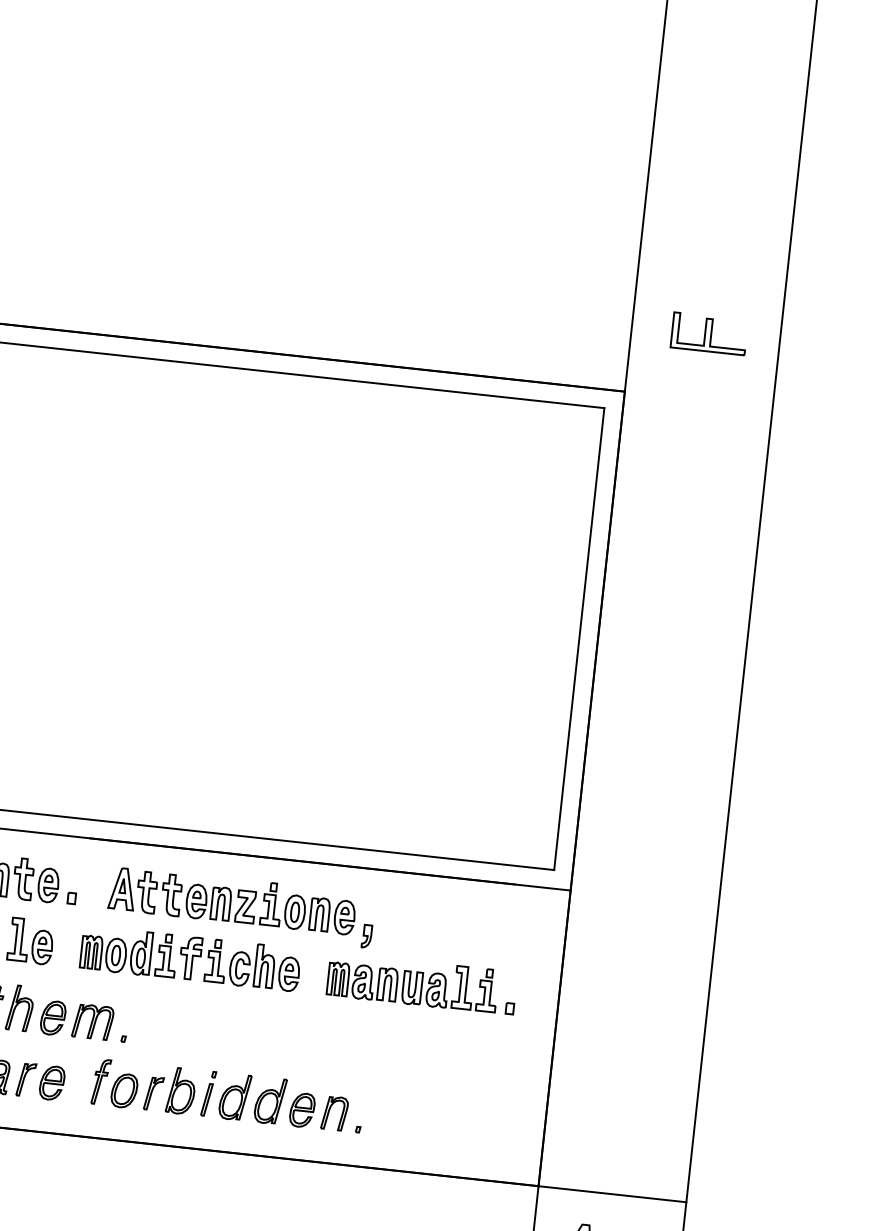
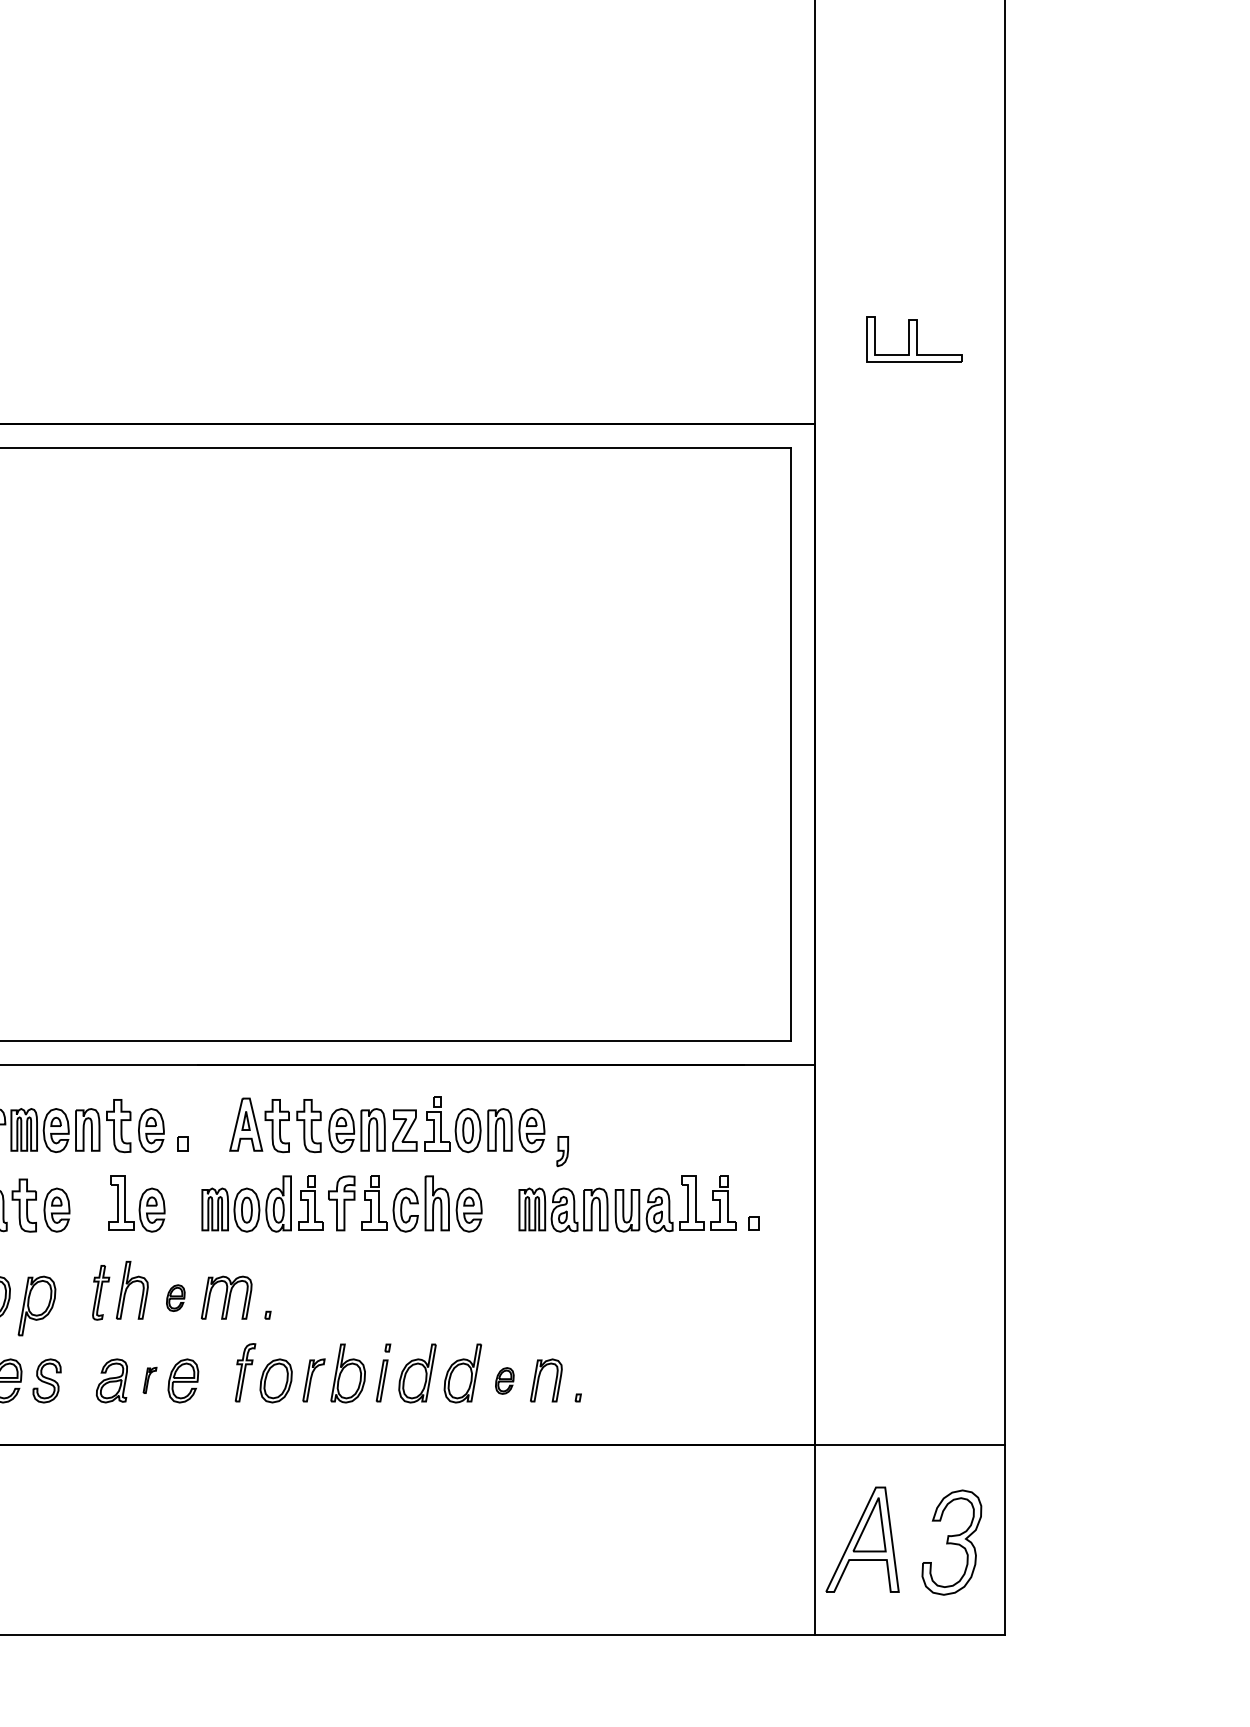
part: (53, 1017) -> (175, 1297), size x0.6
part: (25, 1079) -> (149, 1380), size x0.6
part: (302, 1109) -> (504, 1380), size x0.6

